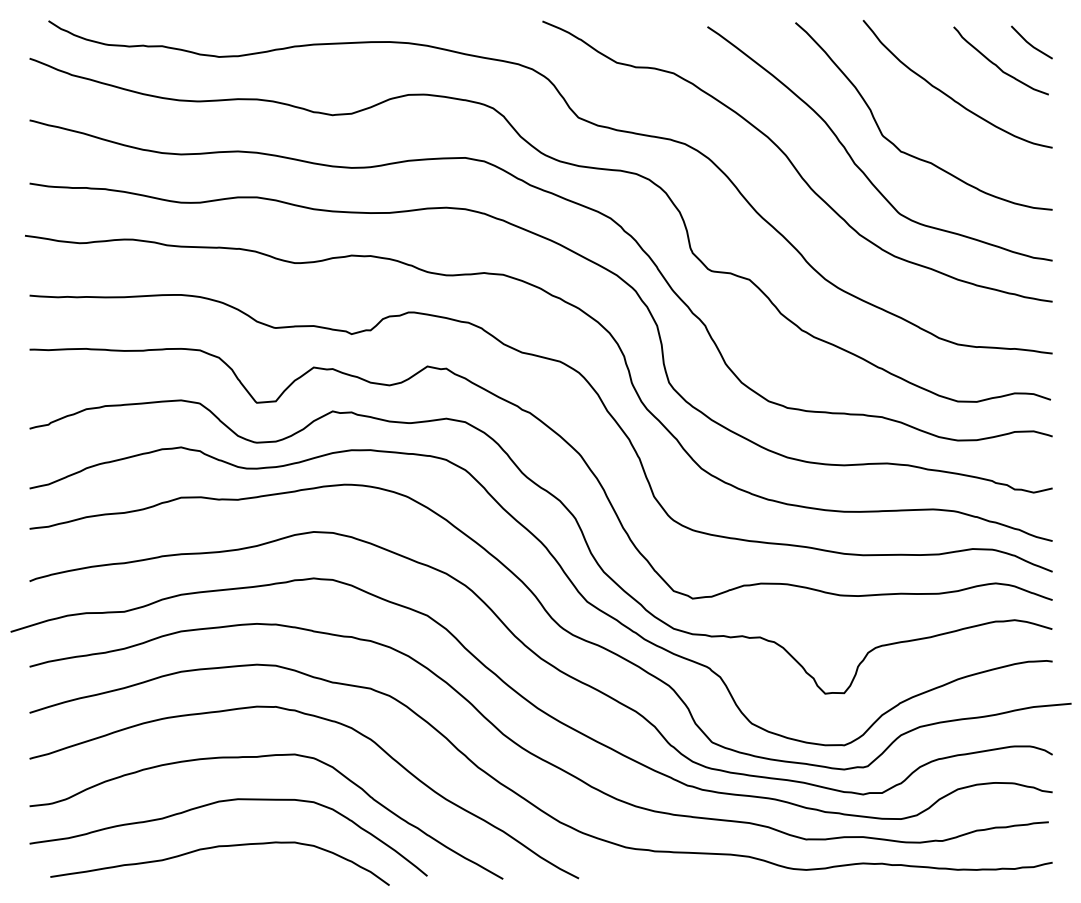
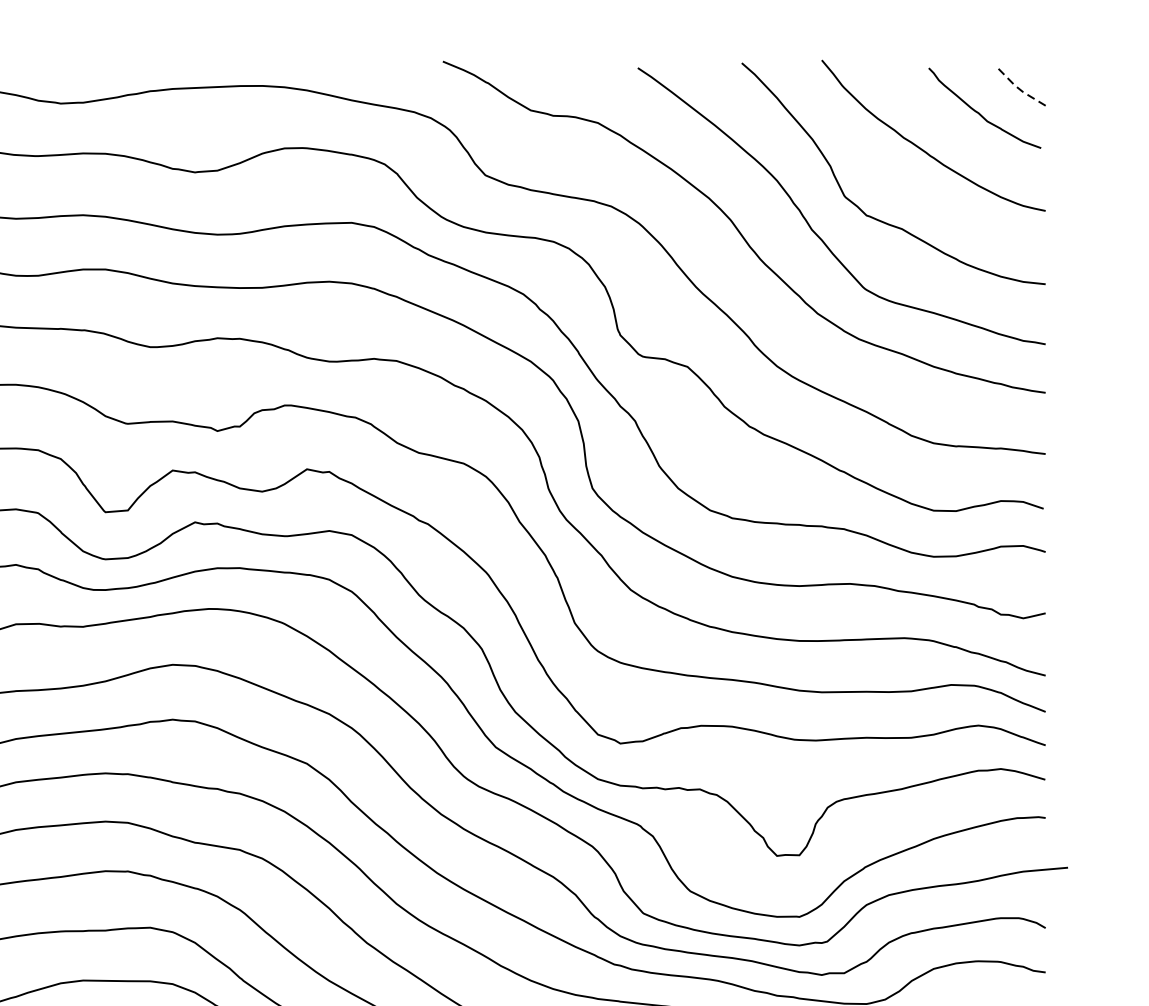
line: (1030, 44) -> (1019, 88), solid -> dashed

